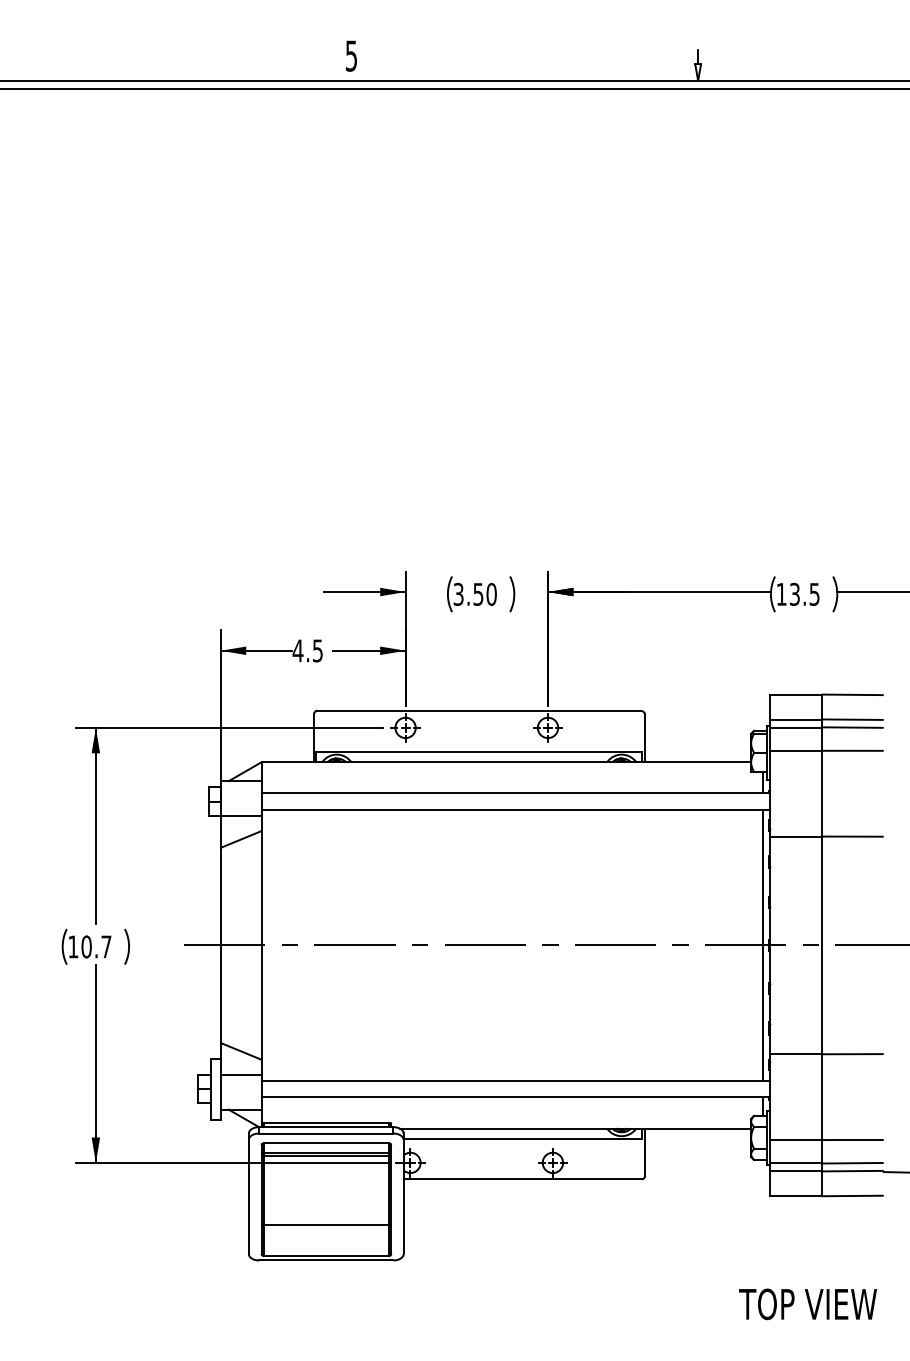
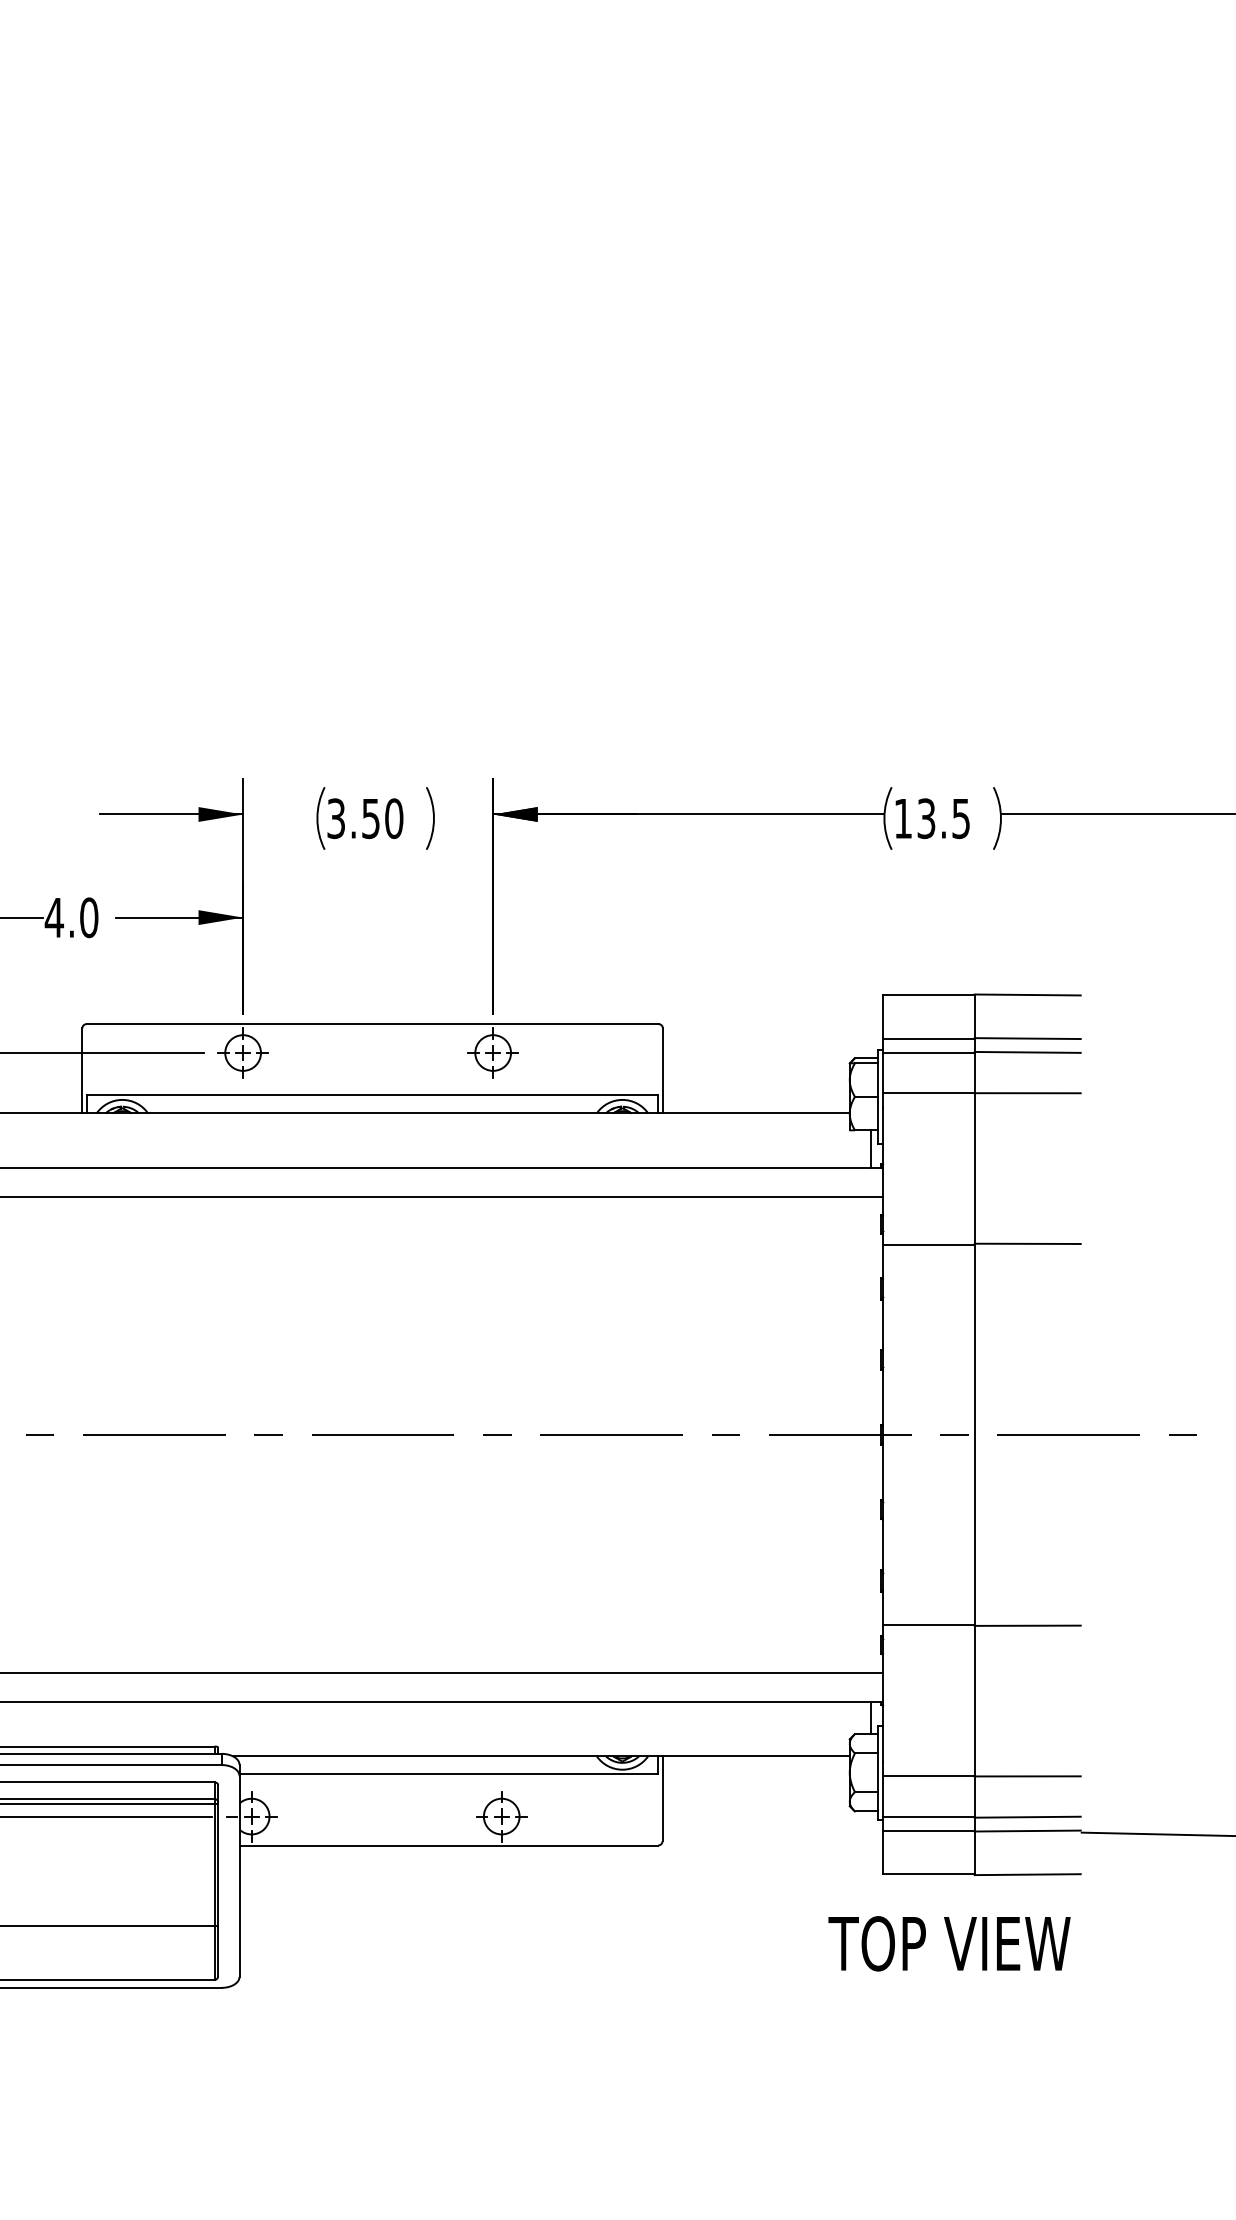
text: (317, 650) -> (88, 917), 4.5 -> 4.0
line: (763, 945) -> (871, 1434), removed
text: (807, 1304) -> (948, 1944), moved

